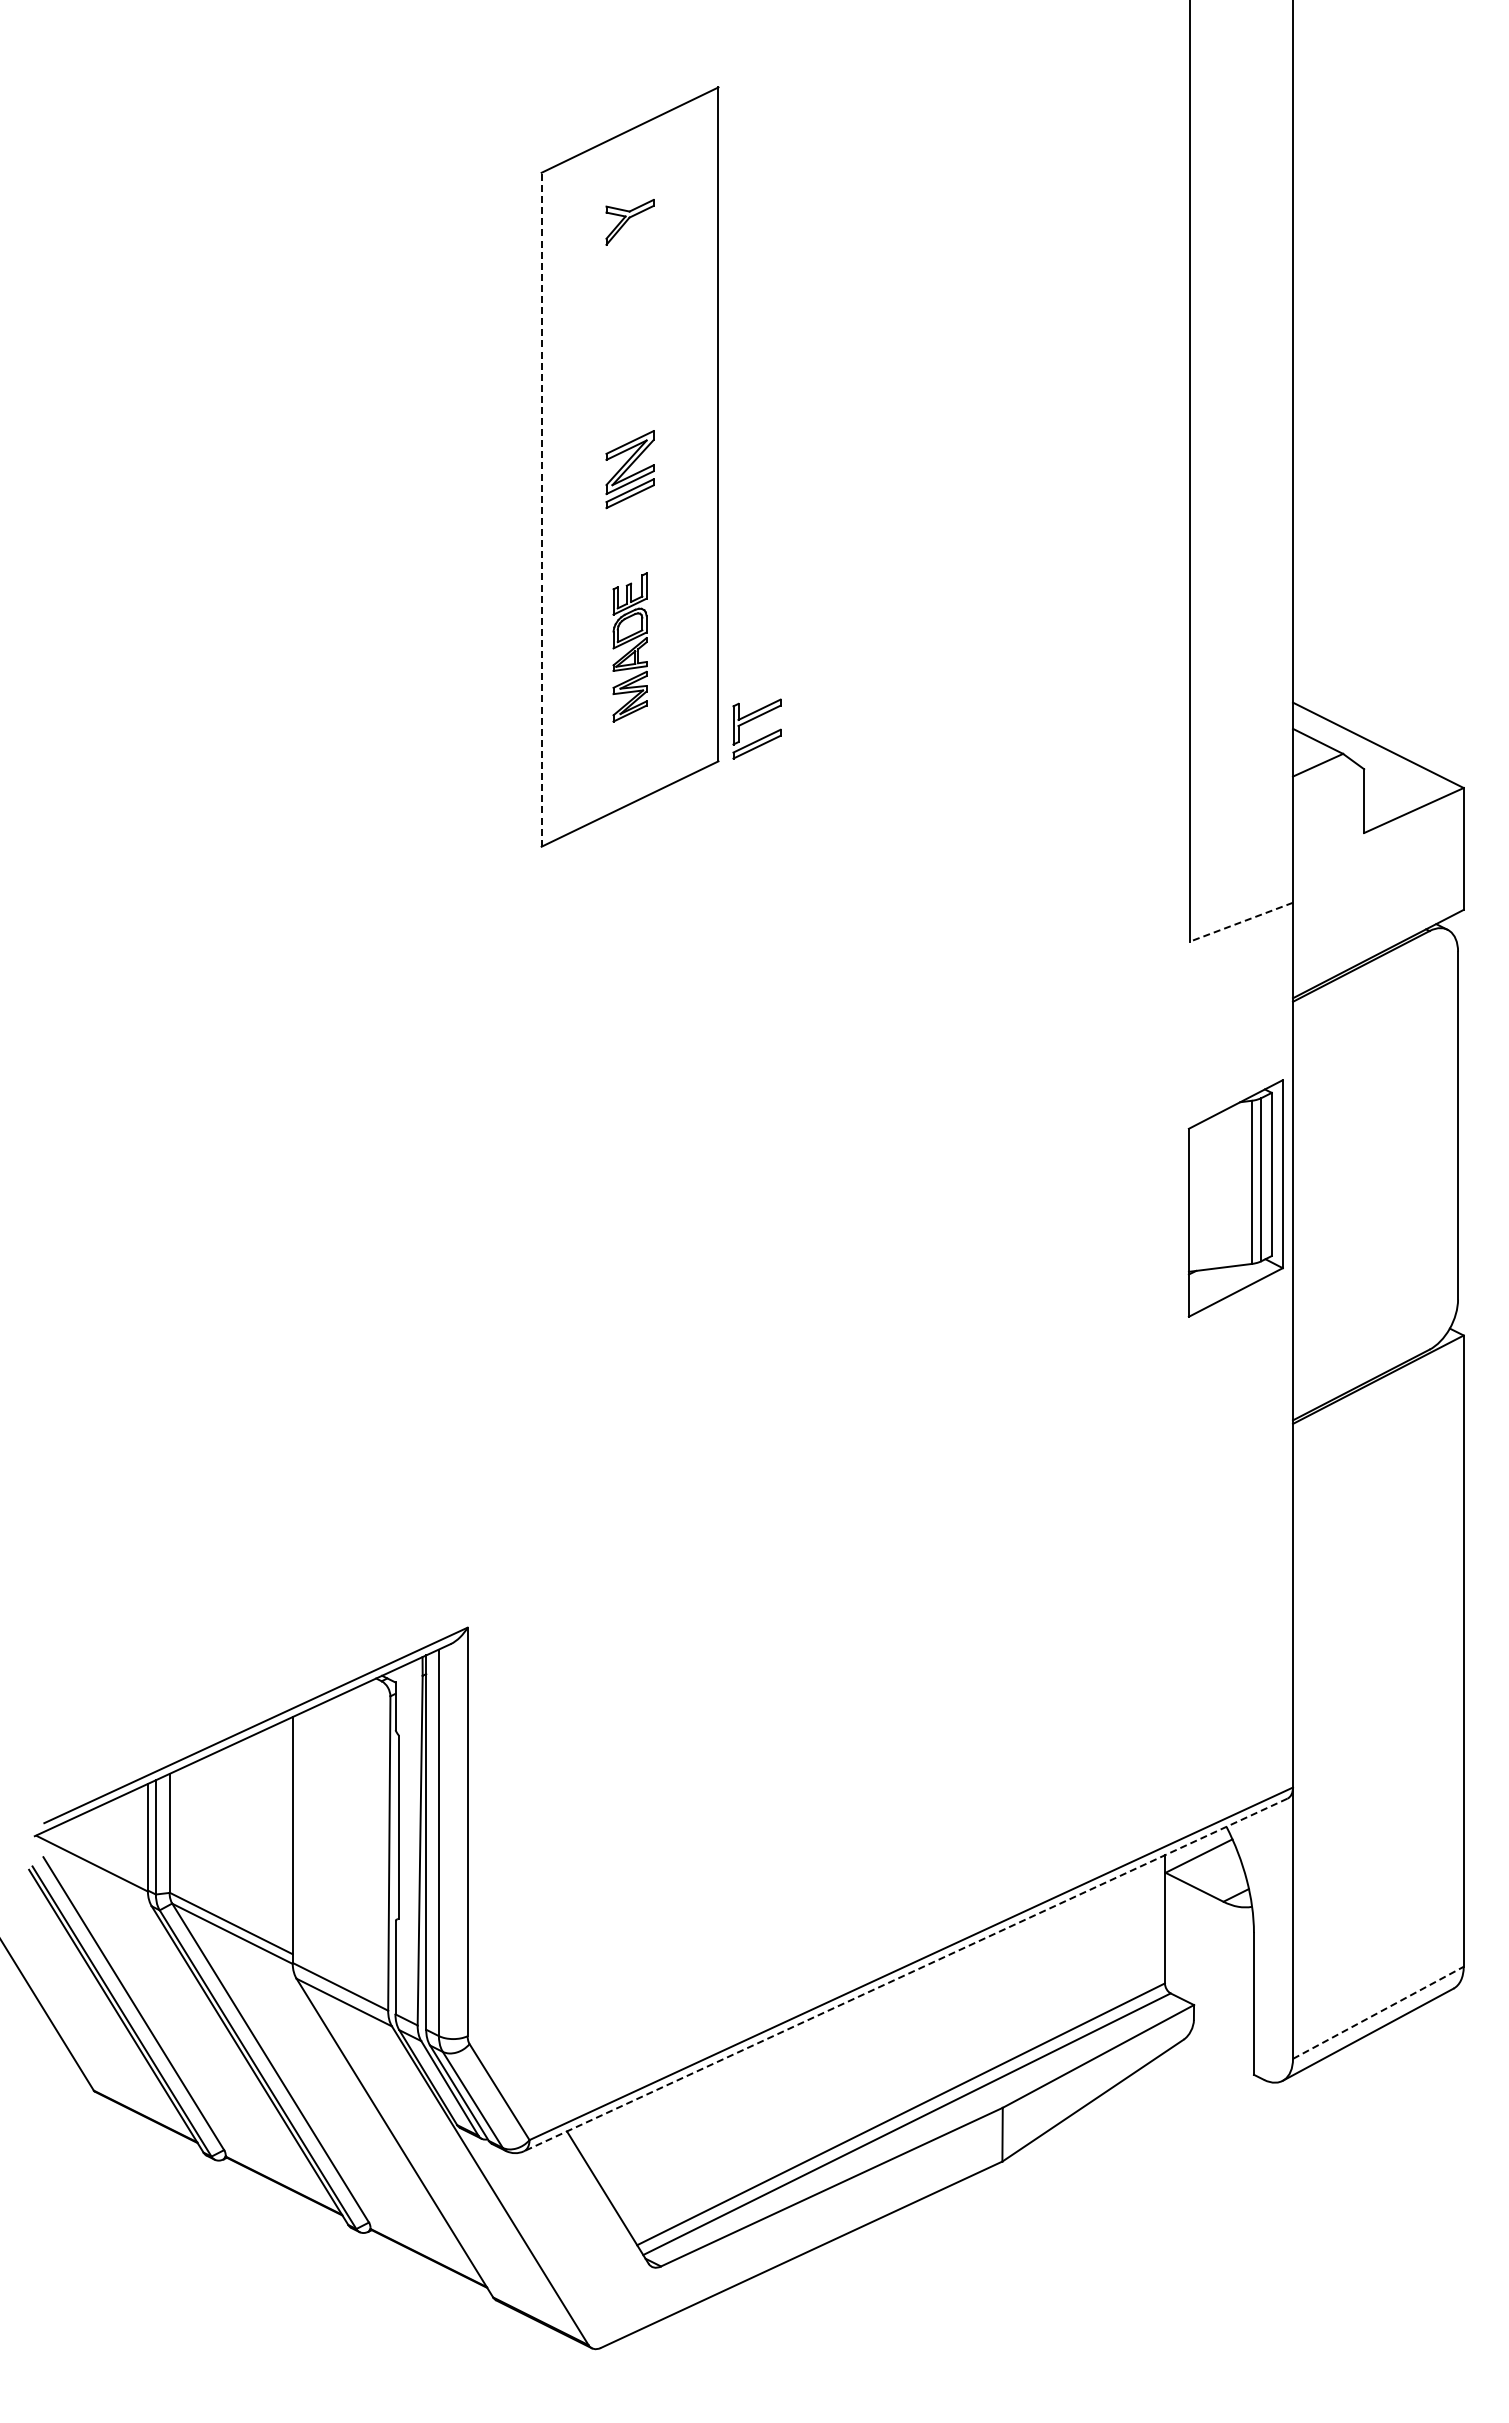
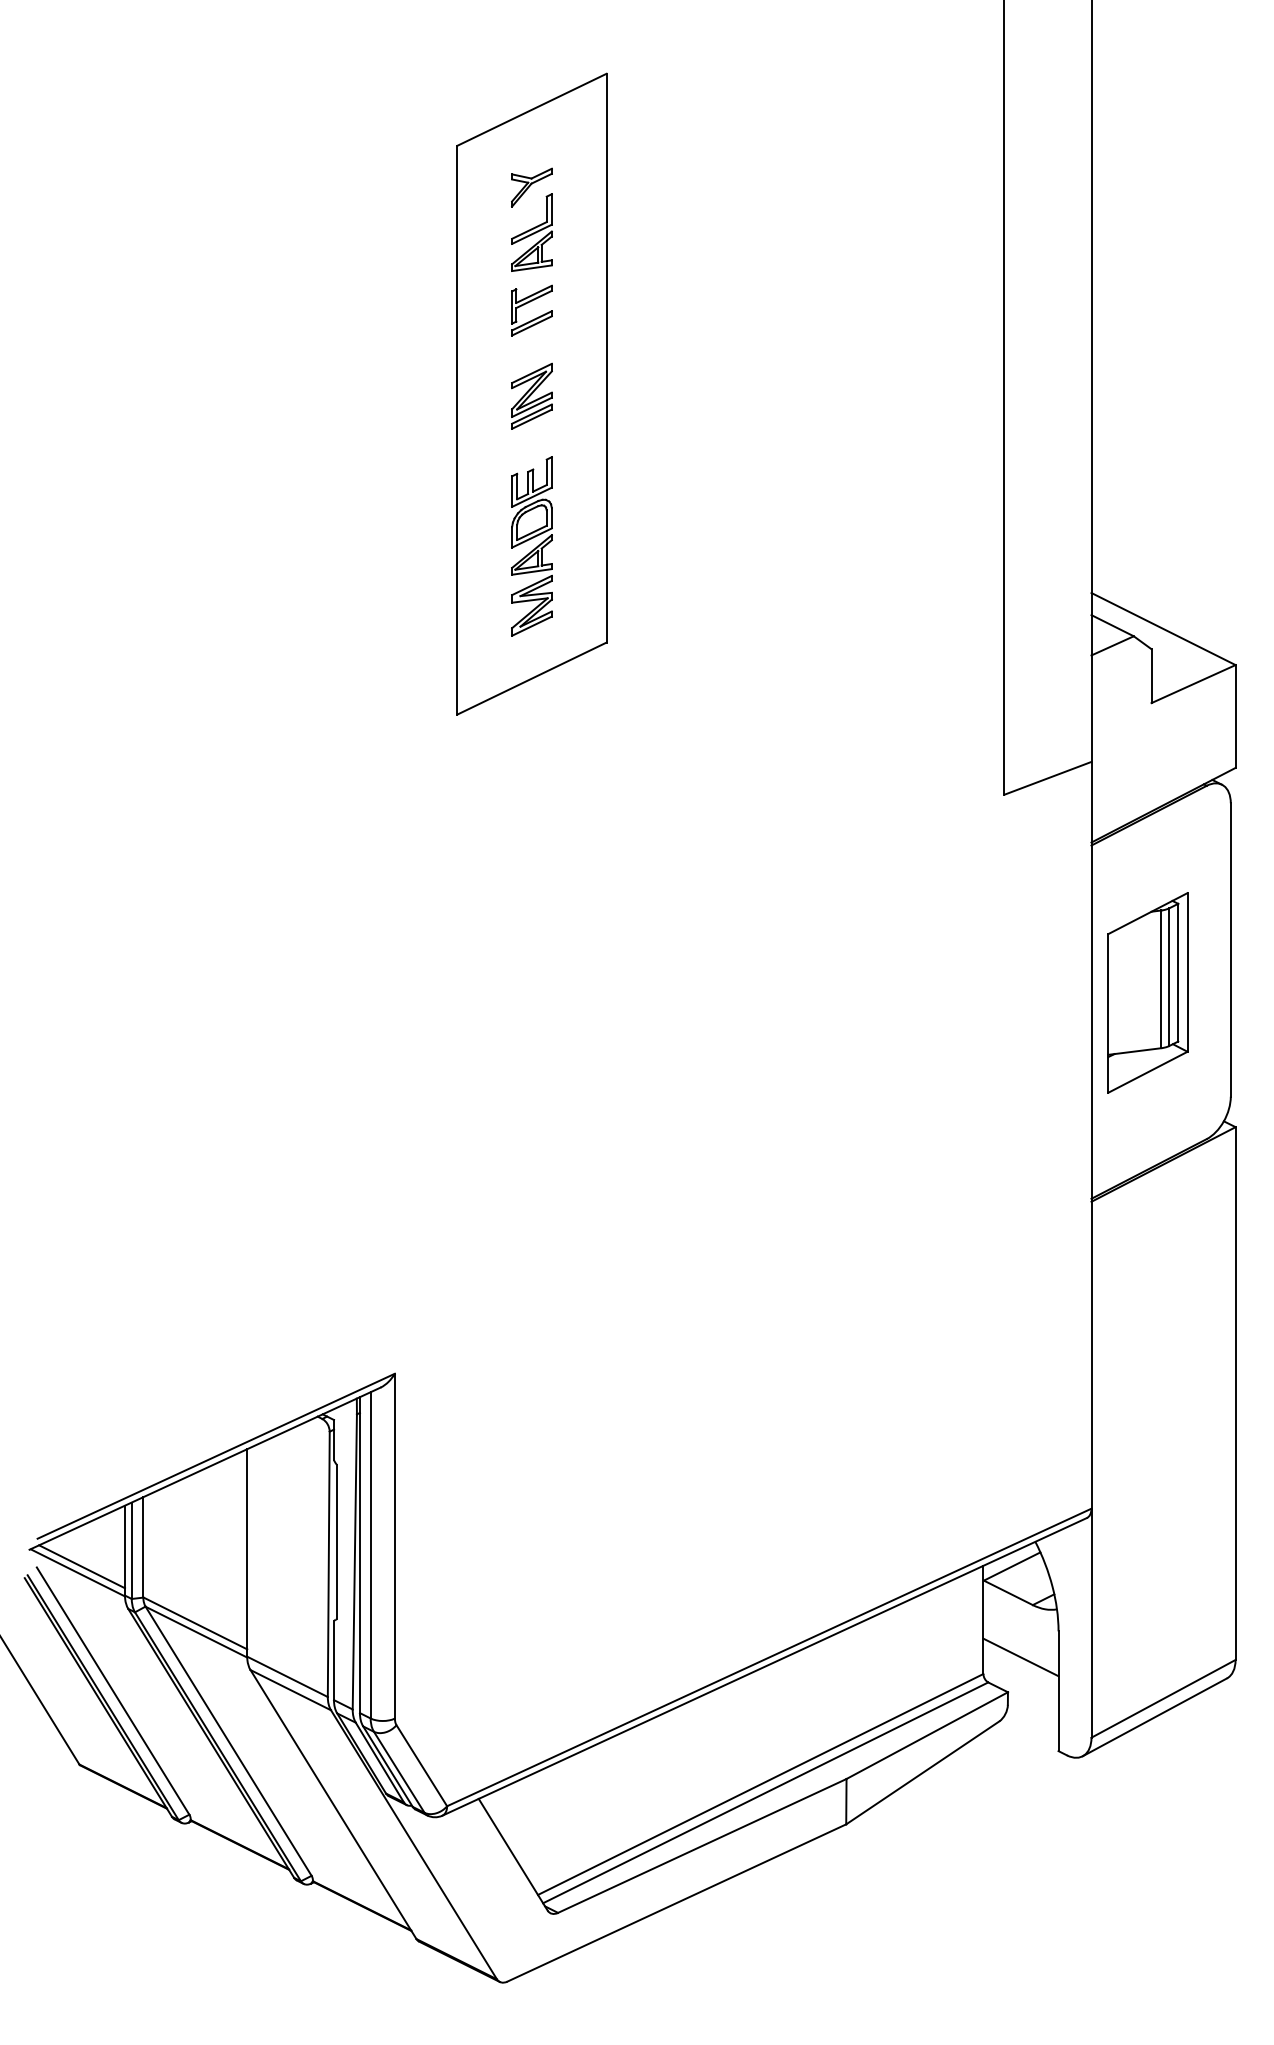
part: (629, 275) -> (531, 232), added
line: (541, 509) -> (457, 430), dashed -> solid
part: (629, 647) -> (531, 546), size x1.43
part: (752, 720) -> (528, 303), moved
line: (1240, 922) -> (1047, 778), dashed -> solid
part: (1235, 1198) -> (1147, 992), moved
line: (96, 1855) -> (81, 1566), added
line: (1208, 1963) -> (1020, 1657), added
line: (905, 1975) -> (764, 1667), dashed -> solid
line: (1378, 2012) -> (1163, 1698), dashed -> solid

